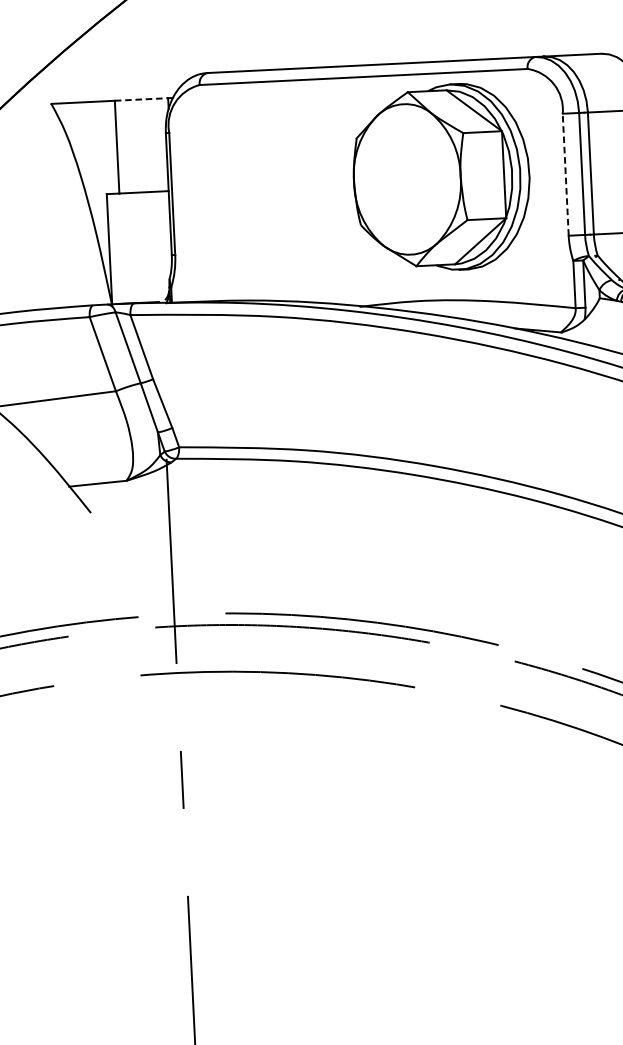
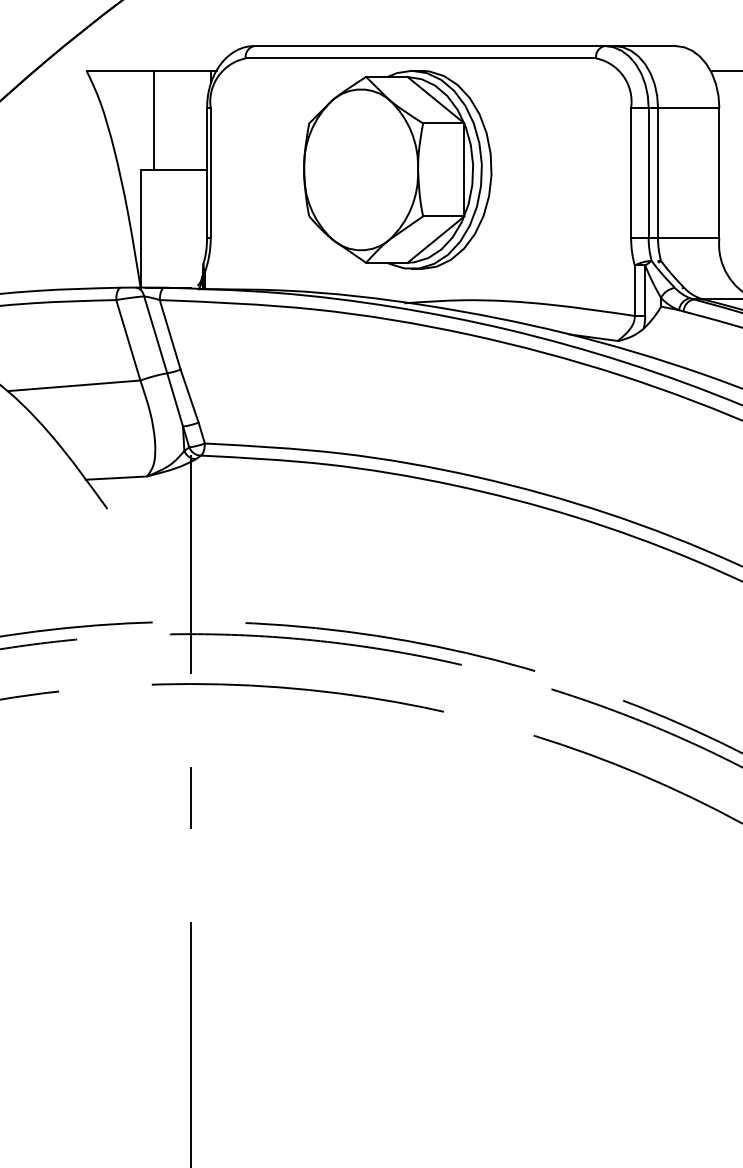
line: (142, 99) -> (183, 70), dashed -> solid
line: (566, 174) -> (631, 172), dashed -> solid
part: (441, 177) -> (397, 169), moved

